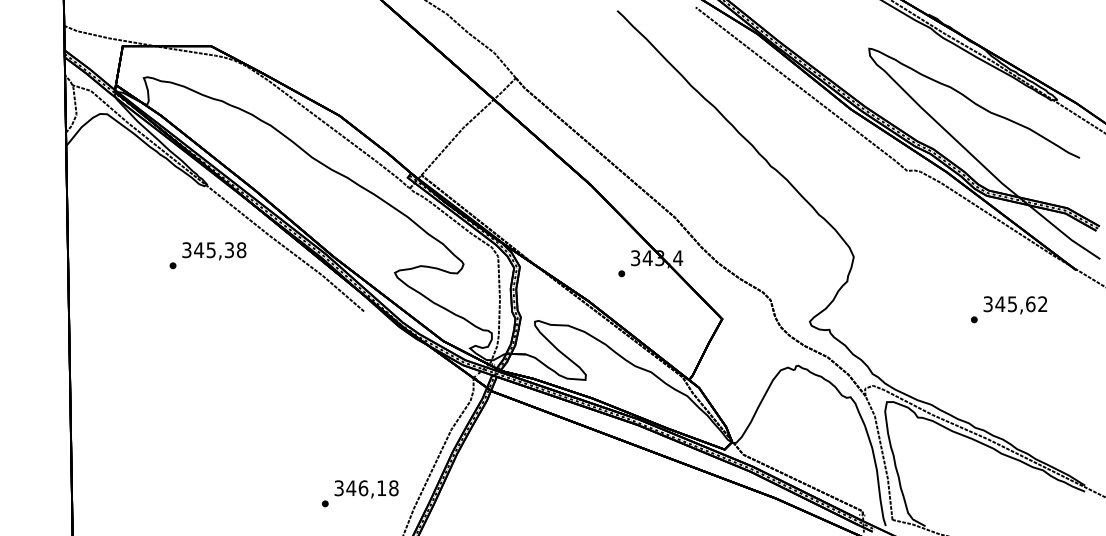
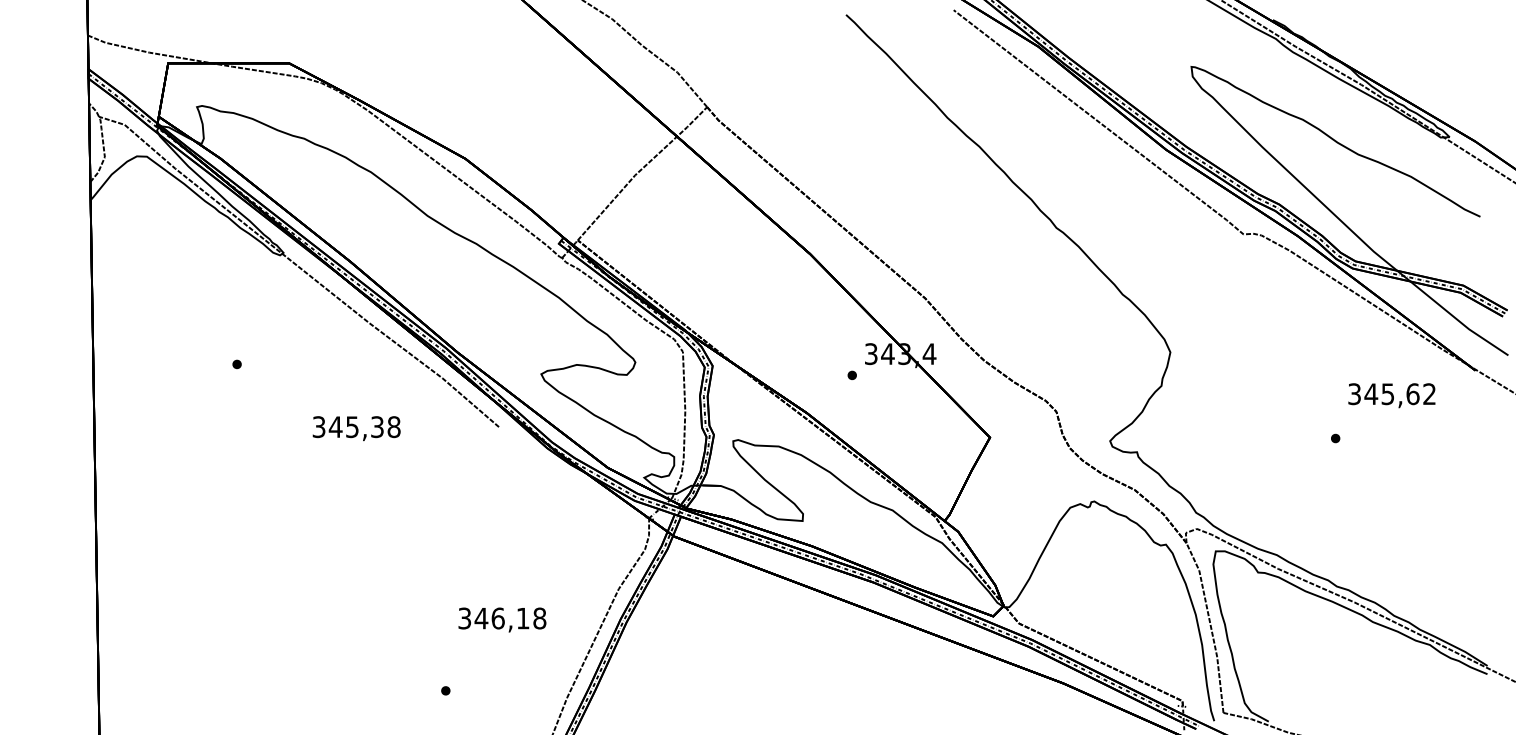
text: (214, 251) -> (356, 428), moved
text: (1015, 305) -> (1391, 395), moved
text: (366, 489) -> (502, 619), moved

